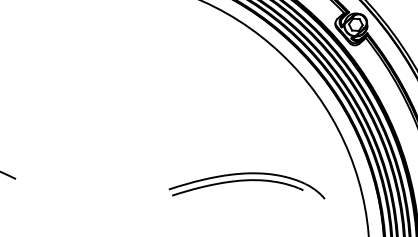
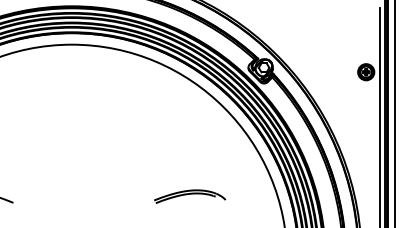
part: (246, 186) -> (189, 196), size x0.6

